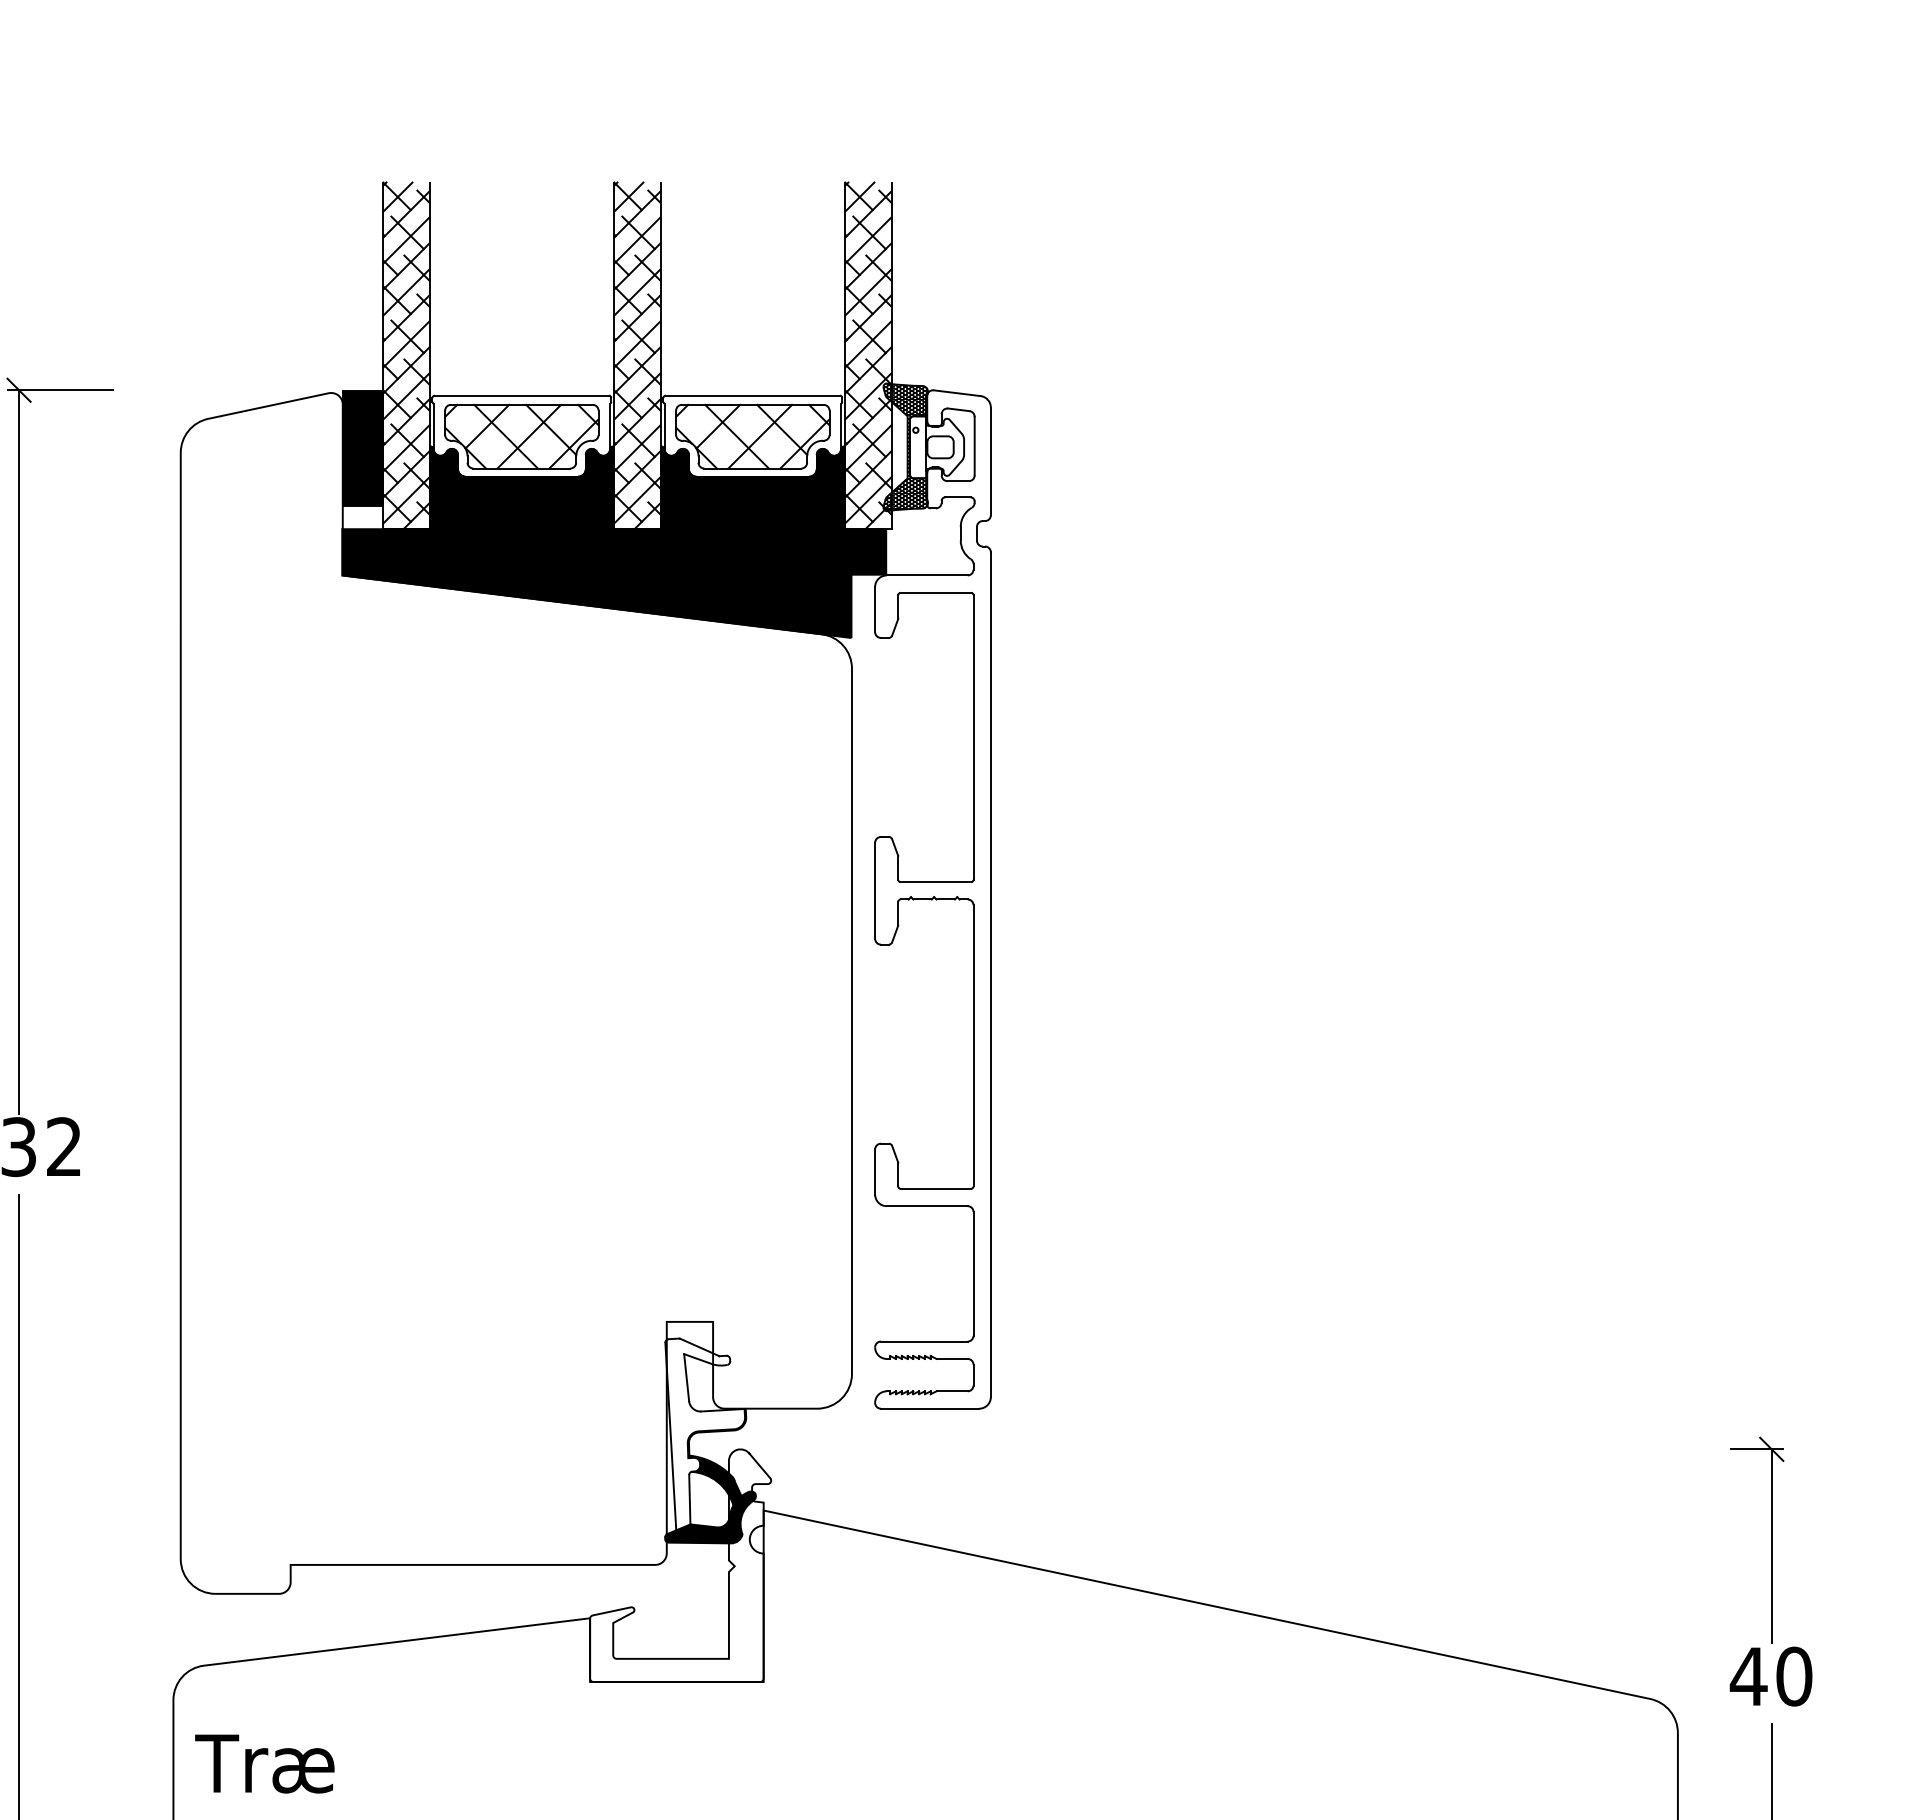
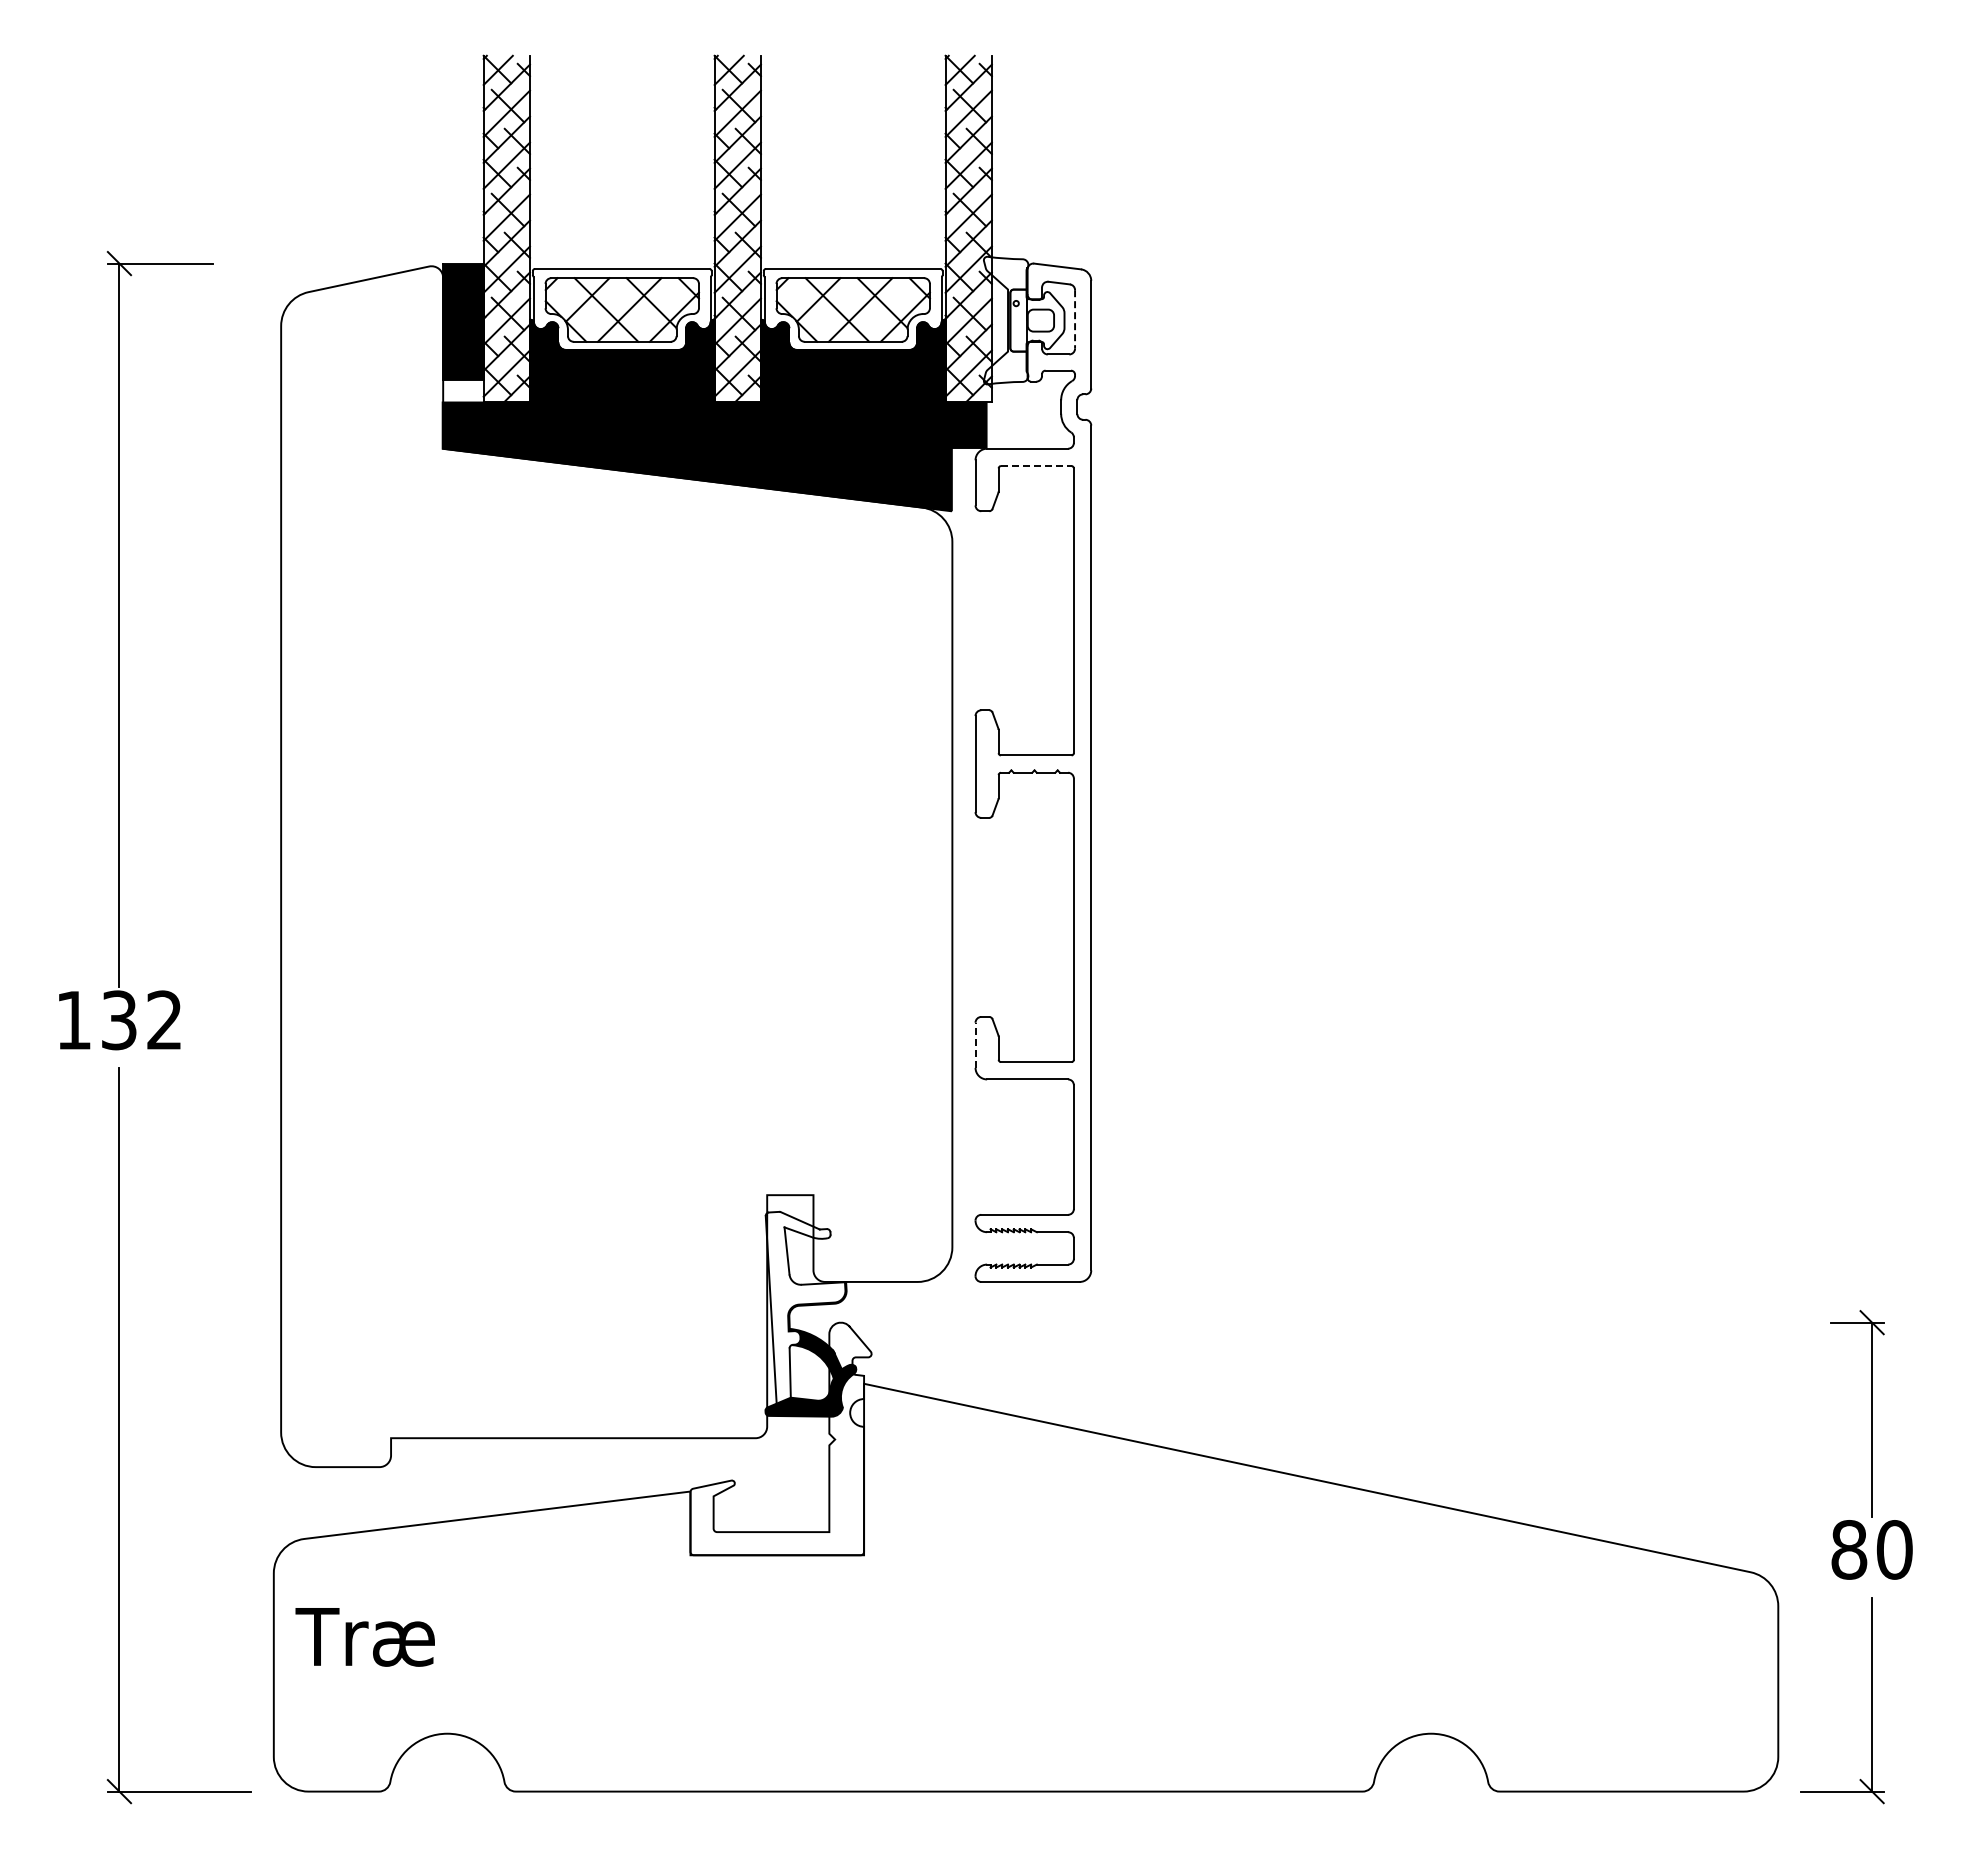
line: (975, 446) -> (1075, 319), solid -> dashed
hatch: (906, 447) -> (1006, 320), removed
line: (936, 593) -> (1036, 466), solid -> dashed
line: (875, 1172) -> (975, 1045), solid -> dashed
text: (1749, 1676) -> (1849, 1549), 40 -> 80

